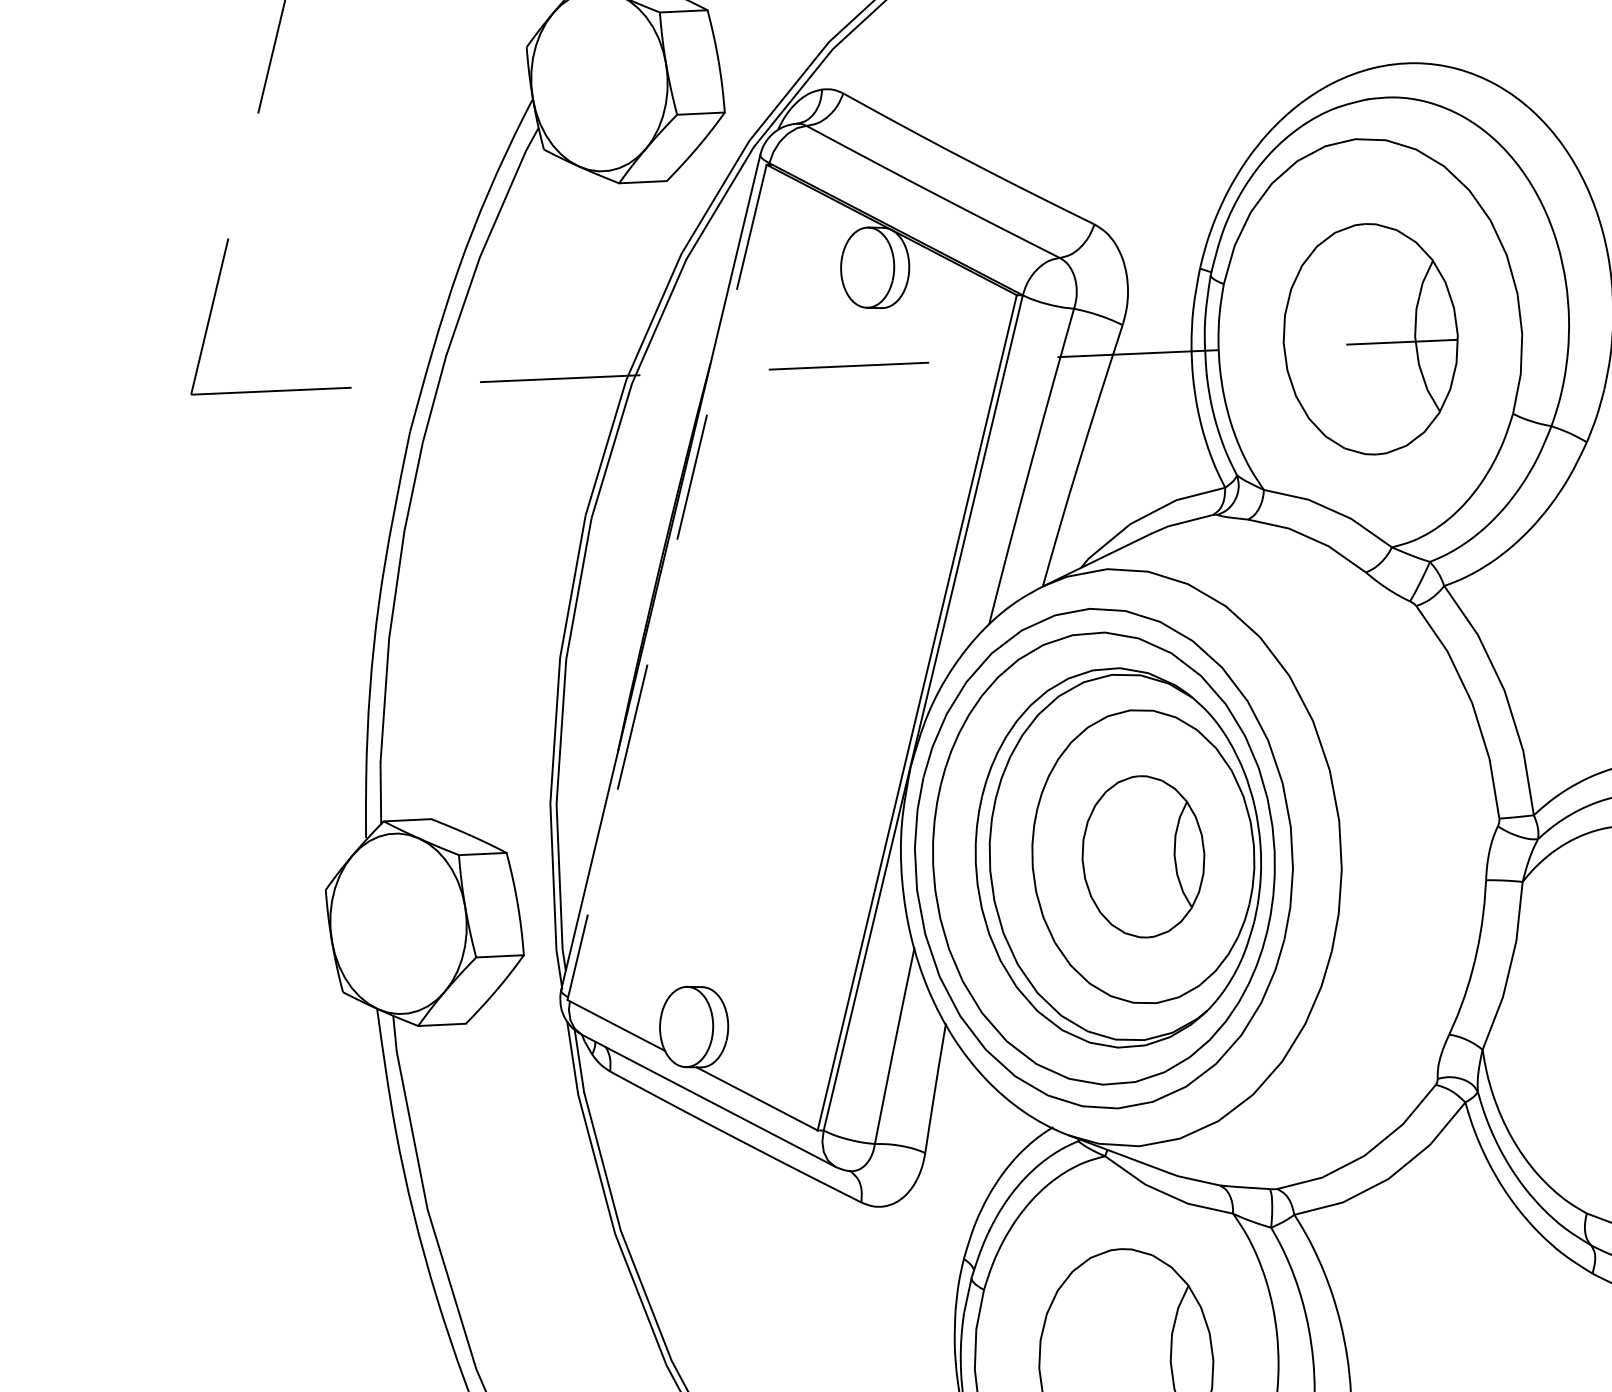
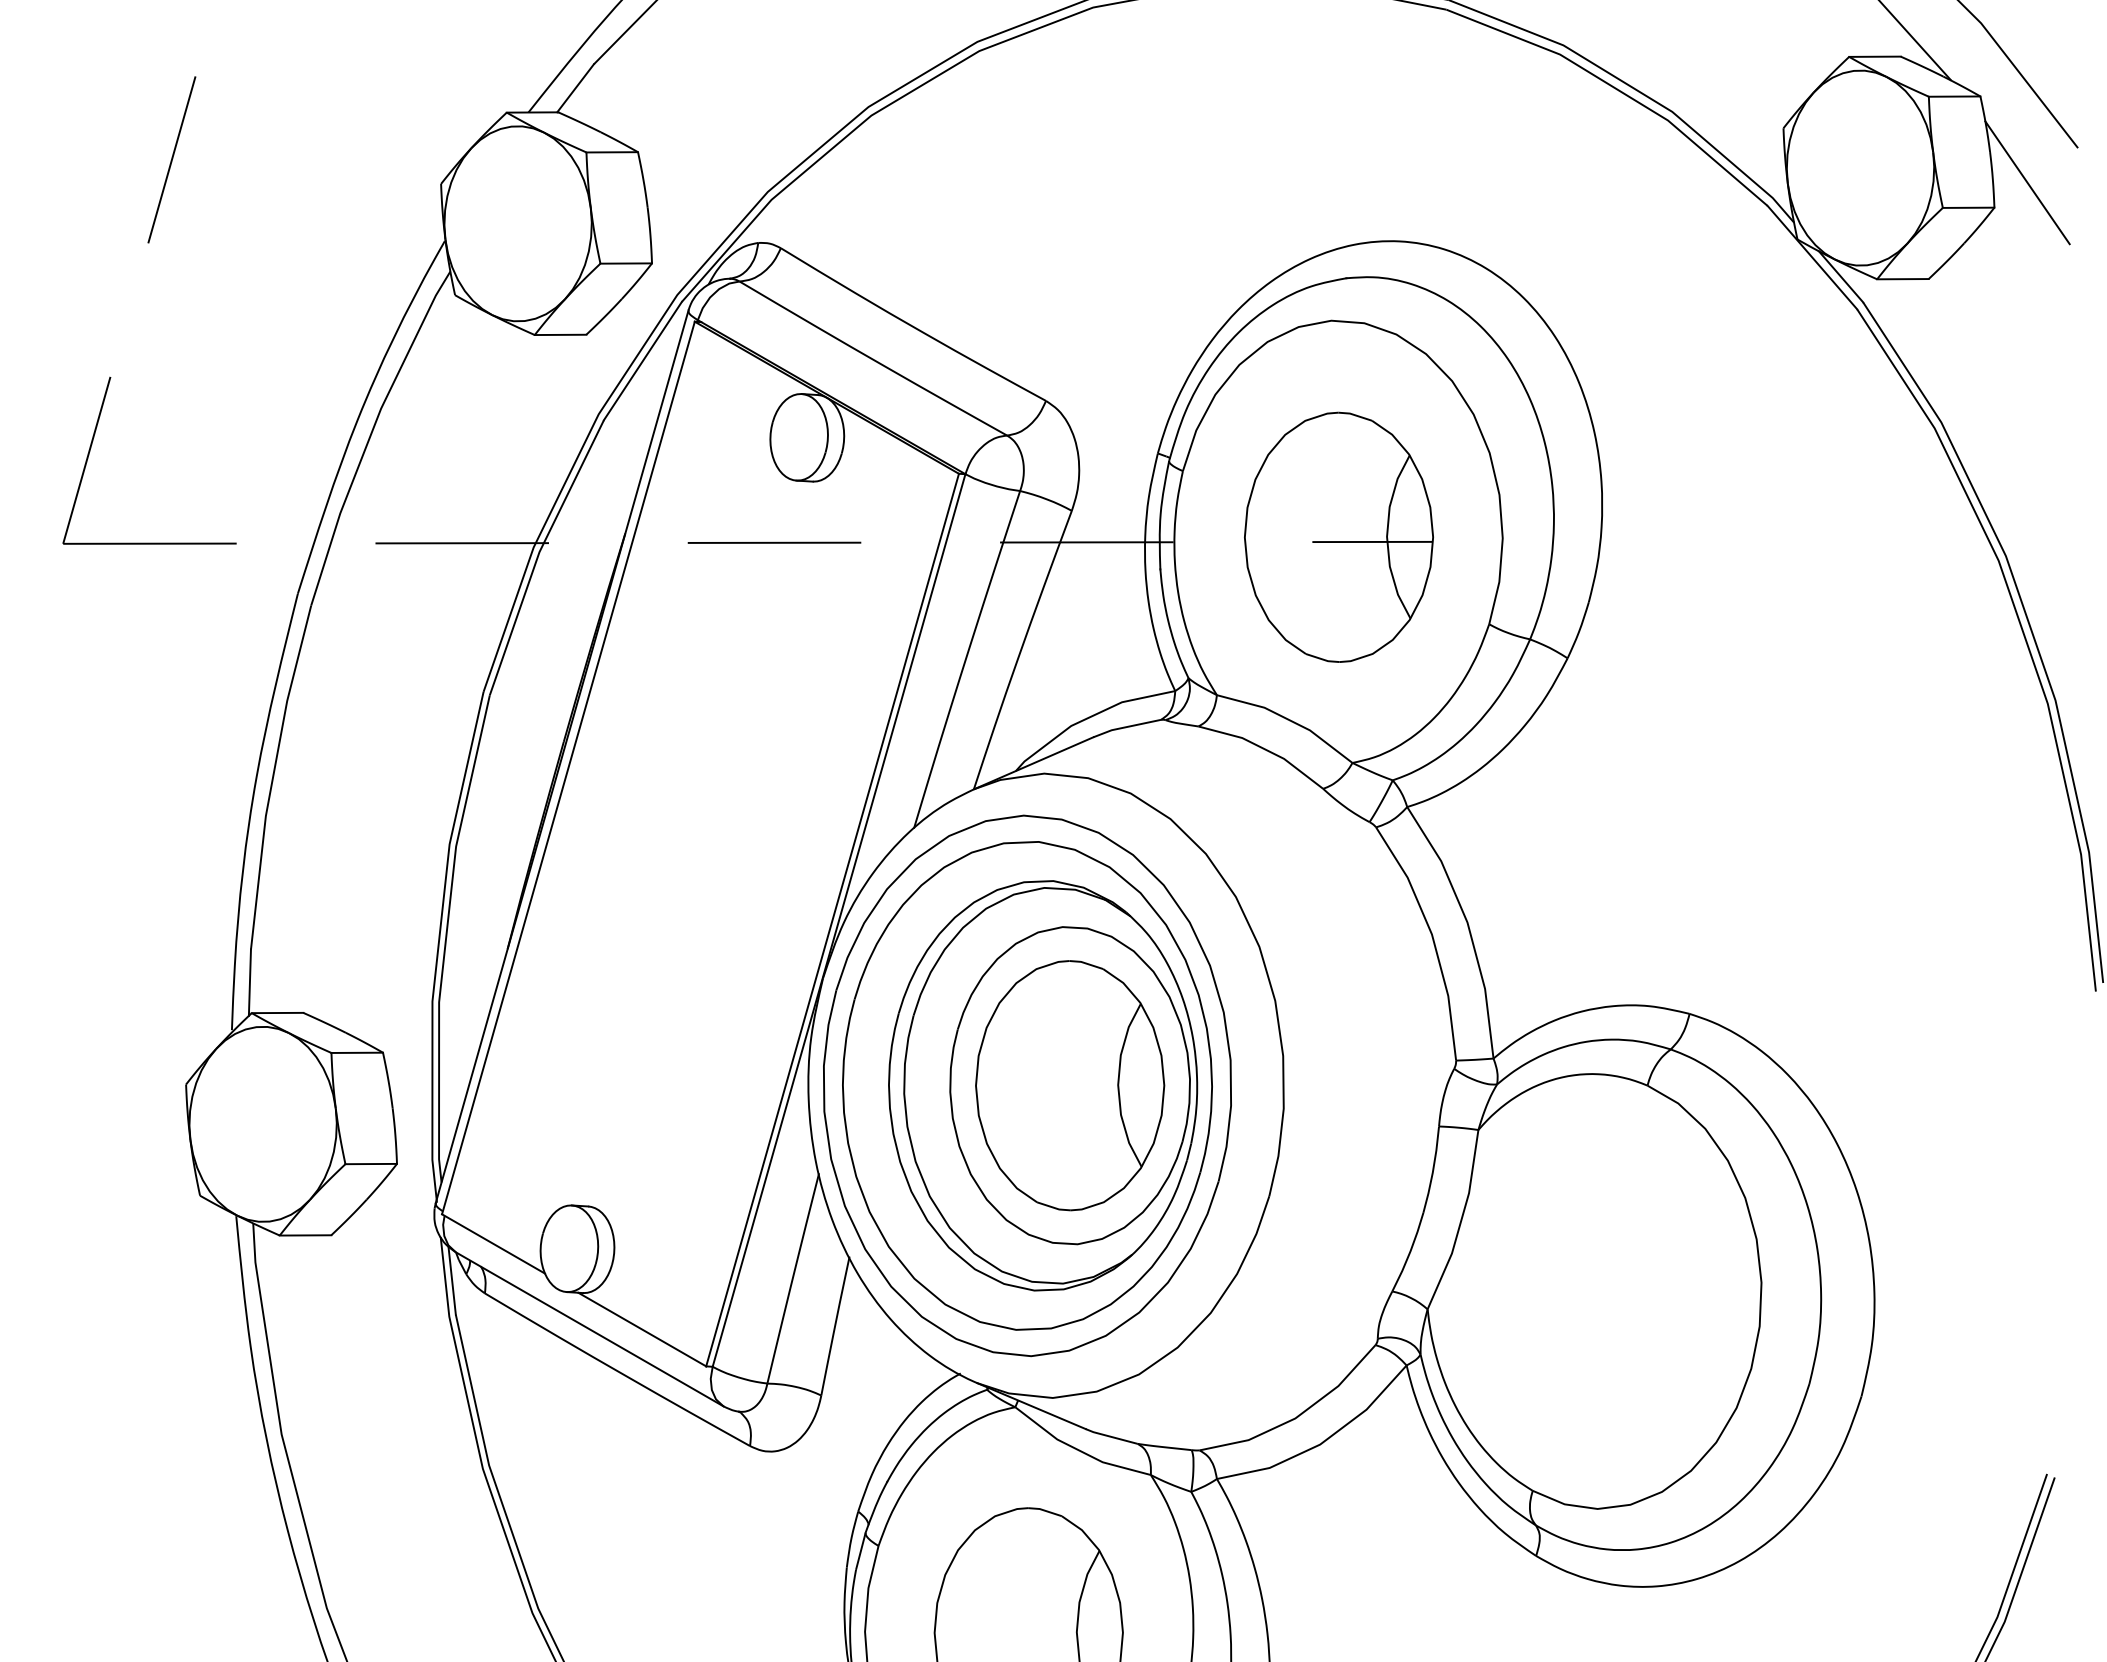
line: (667, 582) -> (568, 768), dashed -> solid
part: (1143, 856) -> (1070, 1085), size x1.43

